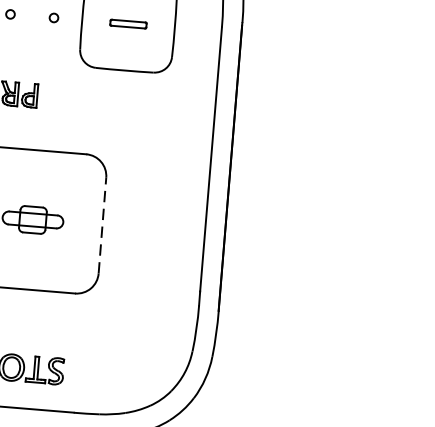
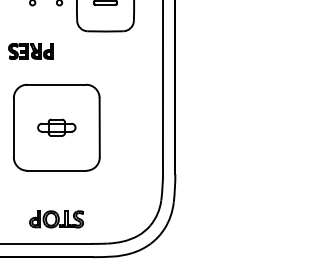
line: (102, 225) -> (99, 127), dashed -> solid

